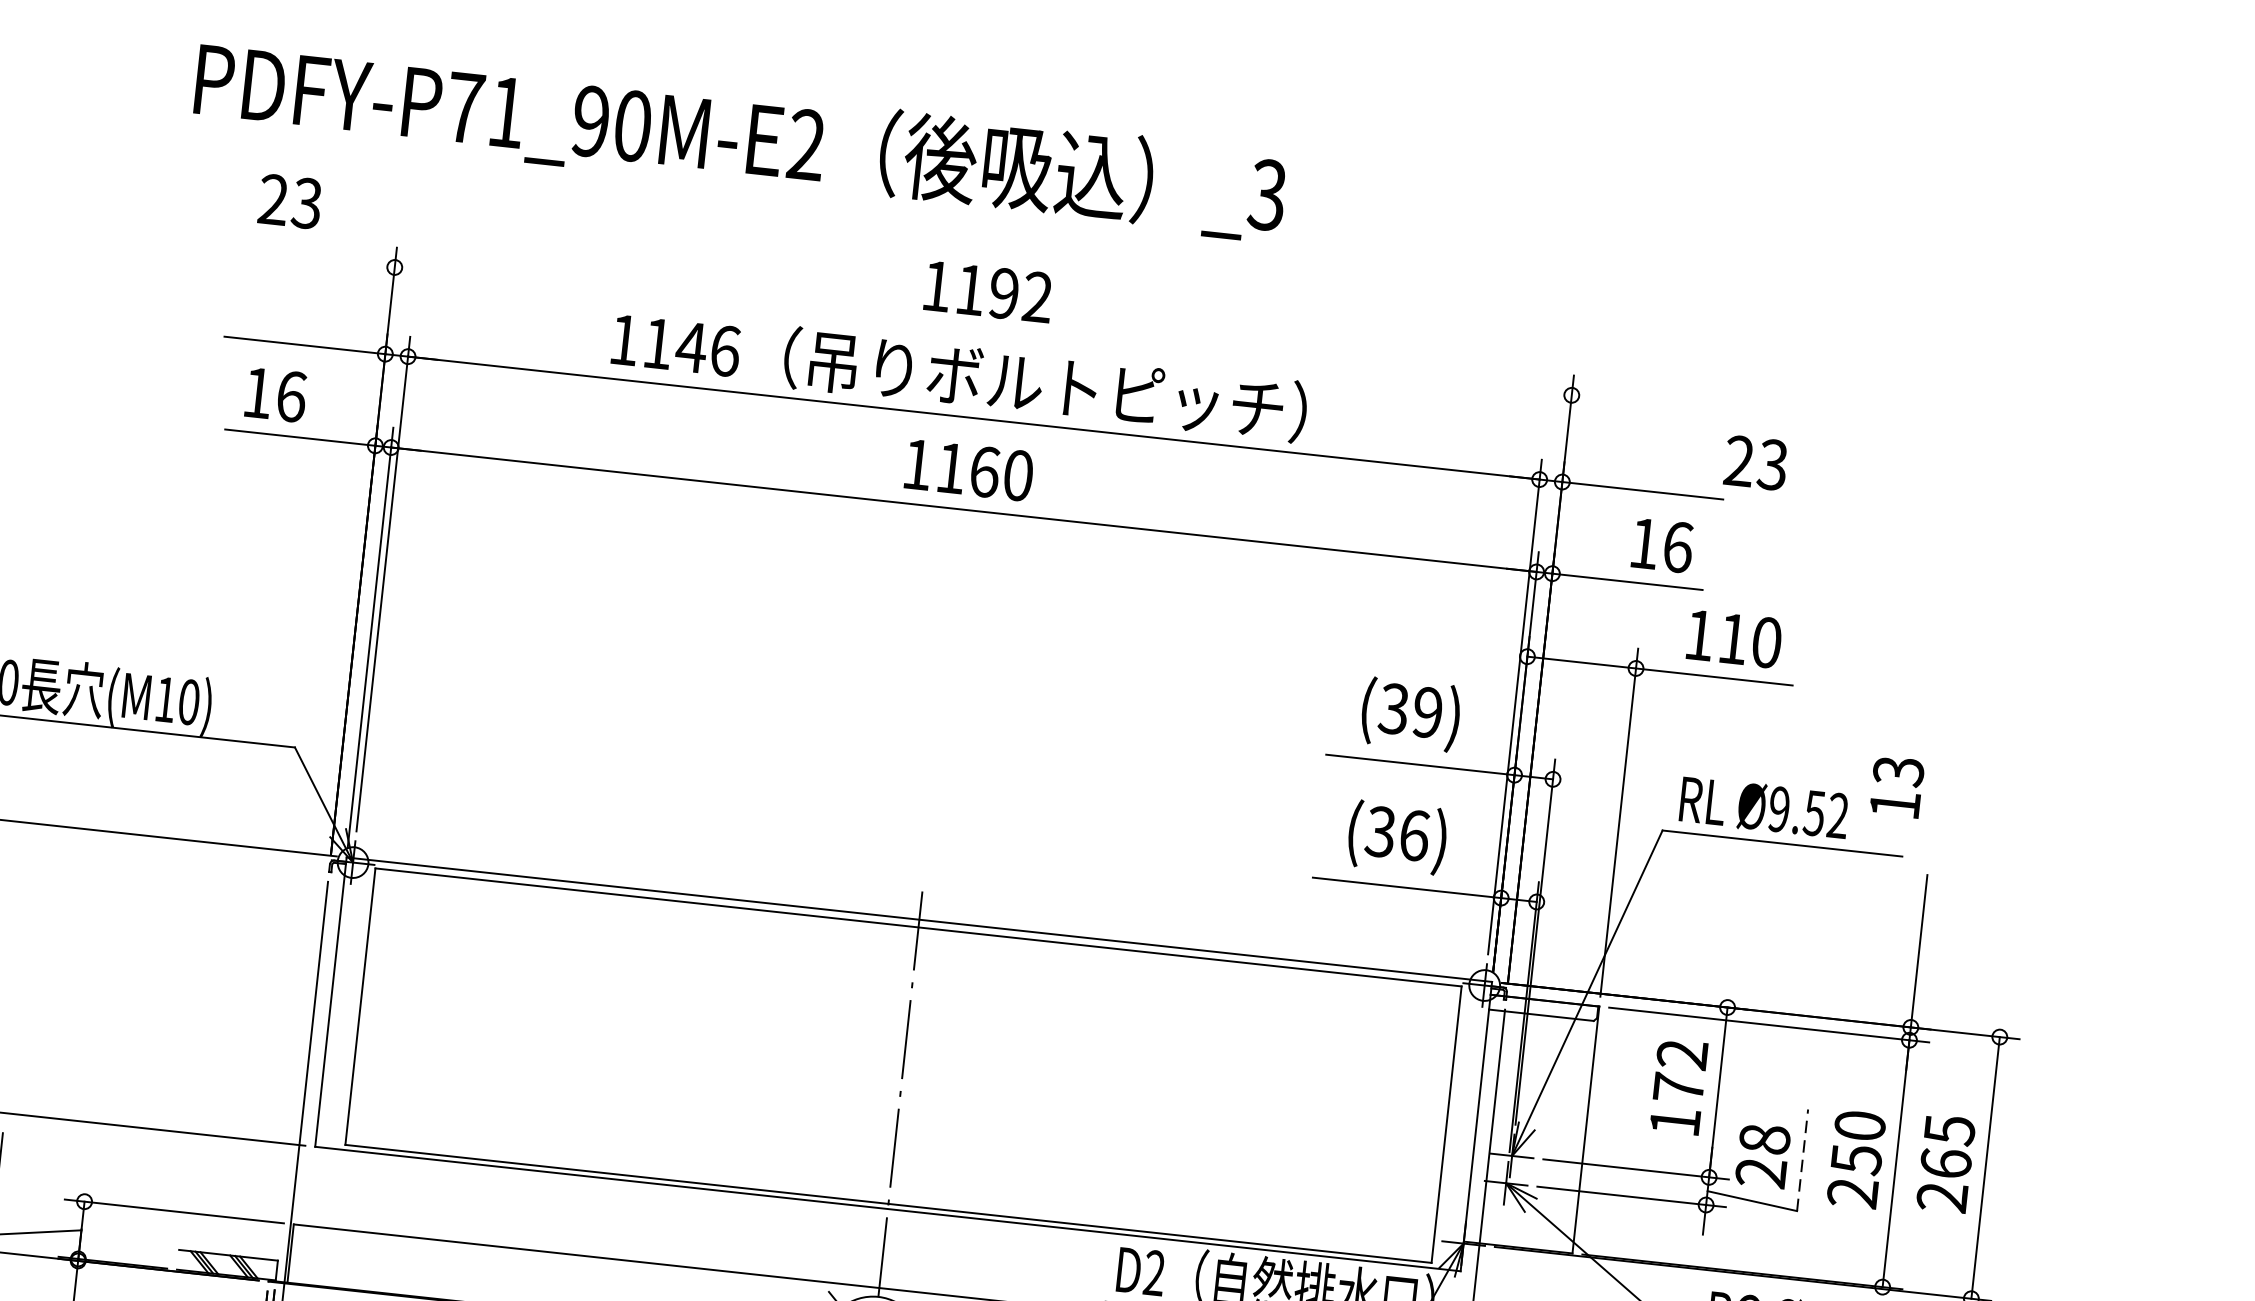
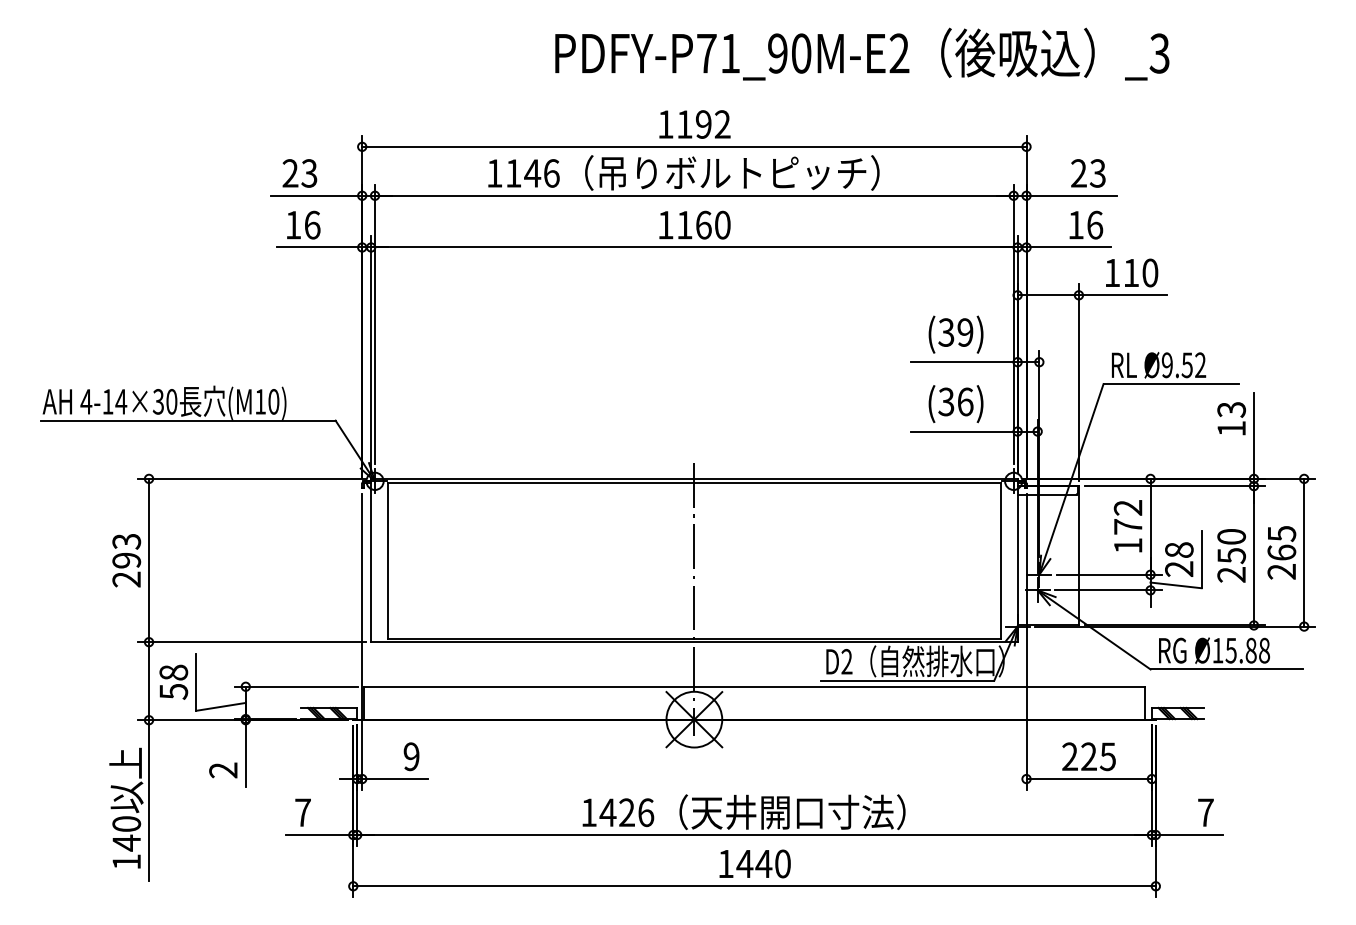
text: (741, 137) -> (862, 53), moved
text: (289, 201) -> (299, 173), moved
line: (983, 330) -> (694, 146), added
text: (1756, 463) -> (1088, 173), moved
text: (1896, 786) -> (1231, 418), moved
line: (1802, 1160) -> (1201, 559), dashed -> solid

